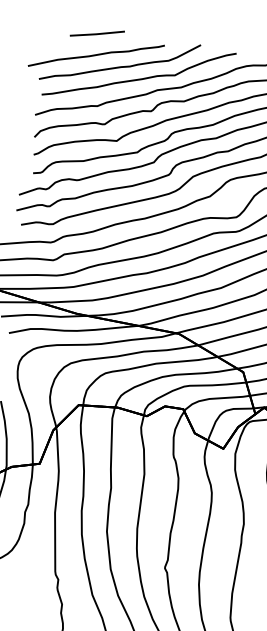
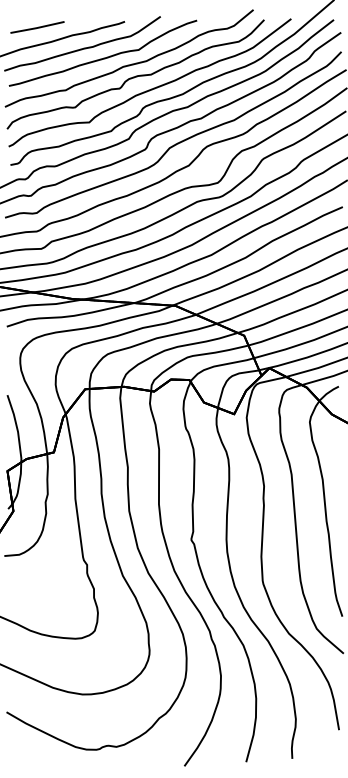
line: (97, 33) -> (37, 27), moved

